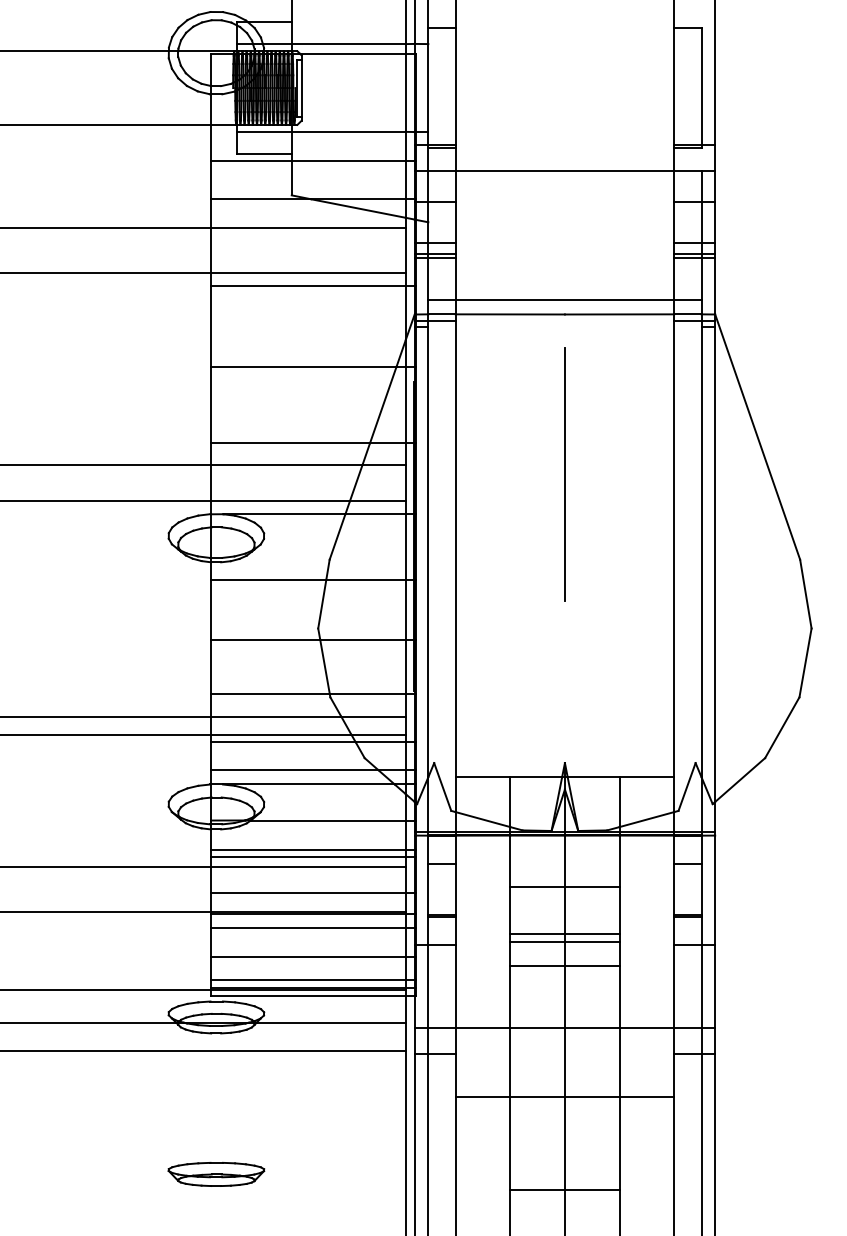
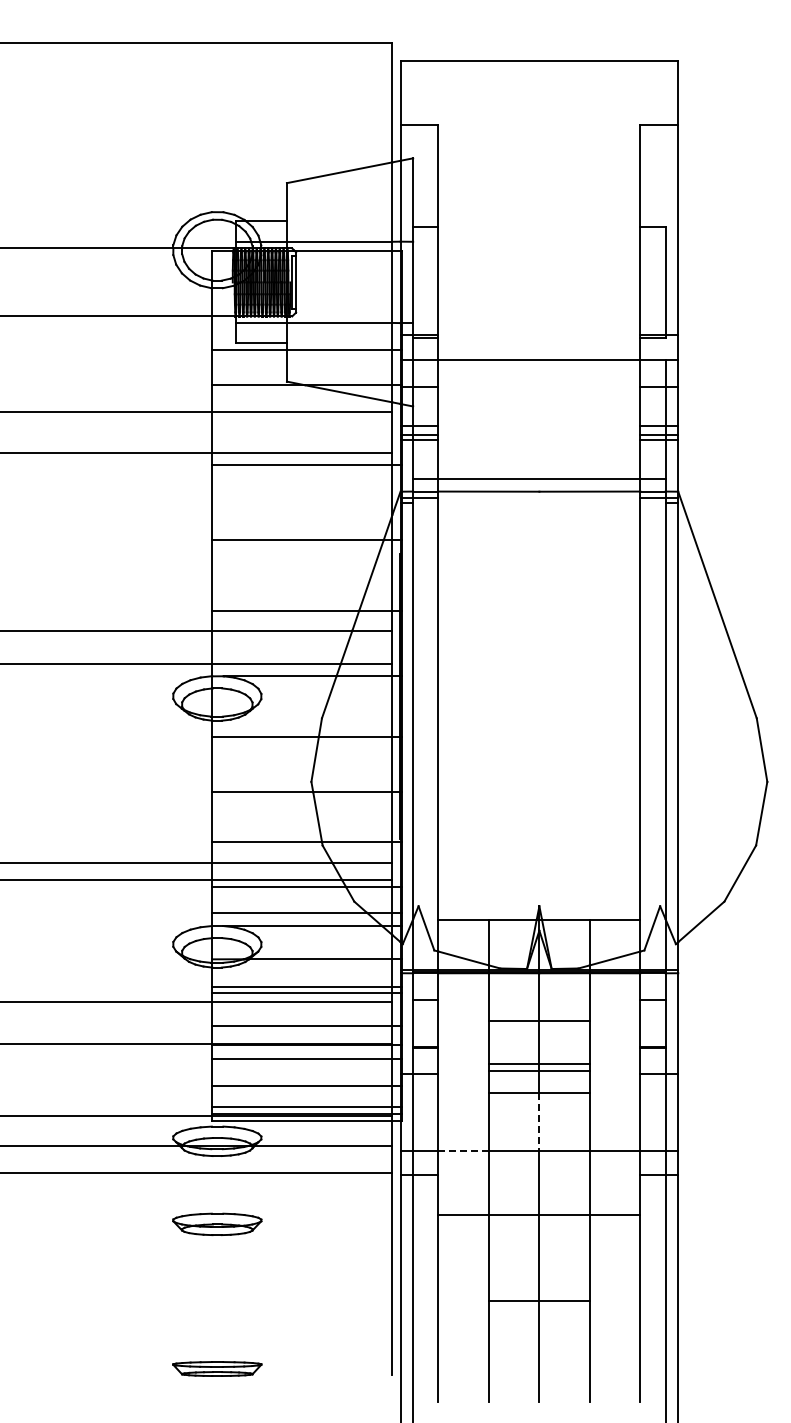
line: (565, 474) -> (539, 639), removed
line: (565, 997) -> (539, 1122), solid -> dashed
line: (482, 1028) -> (463, 1151), solid -> dashed
part: (216, 1173) -> (217, 1223), moved

